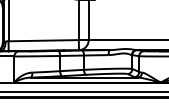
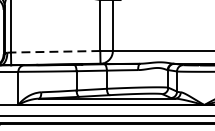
line: (43, 40) -> (55, 51), solid -> dashed

